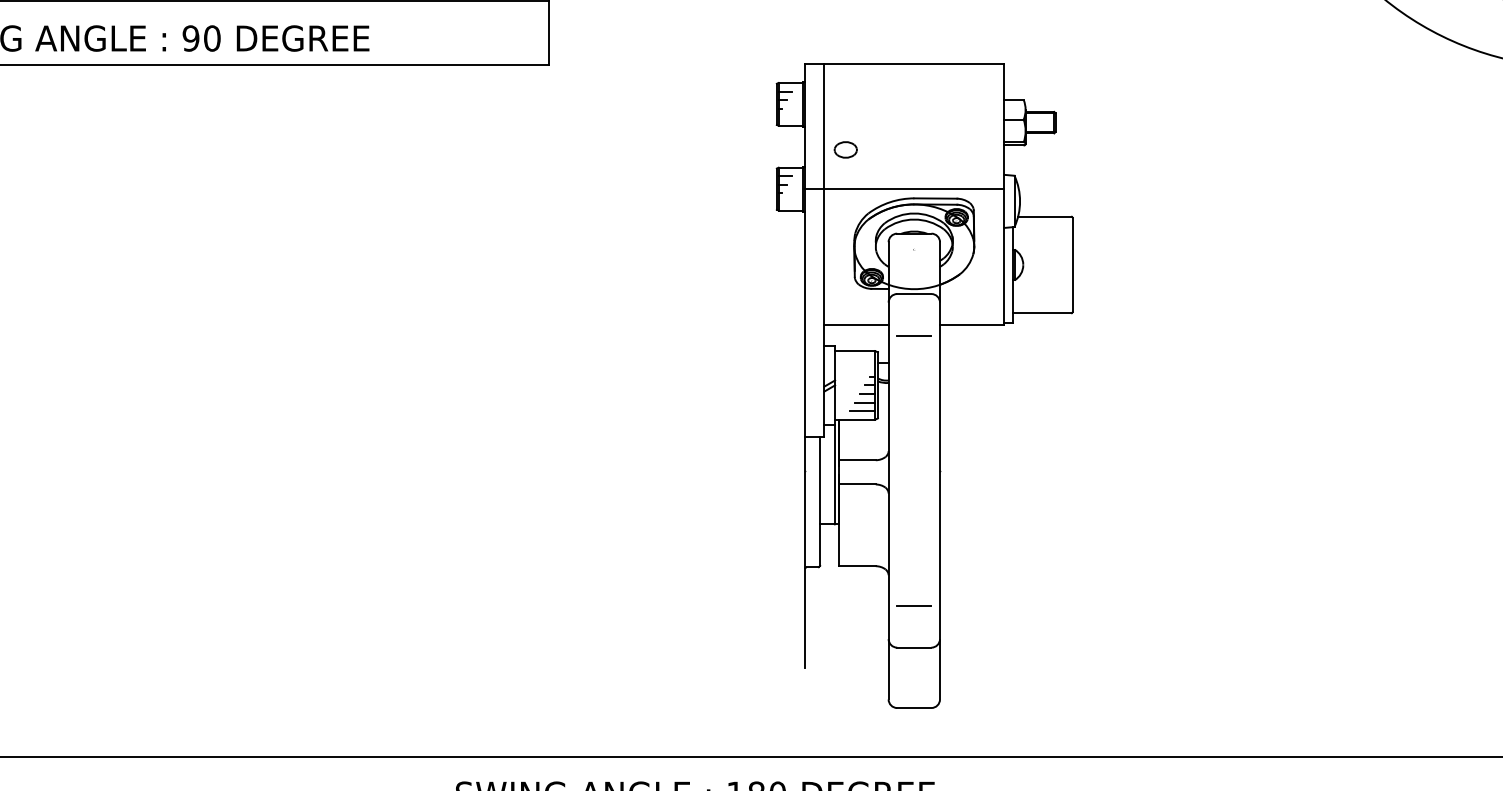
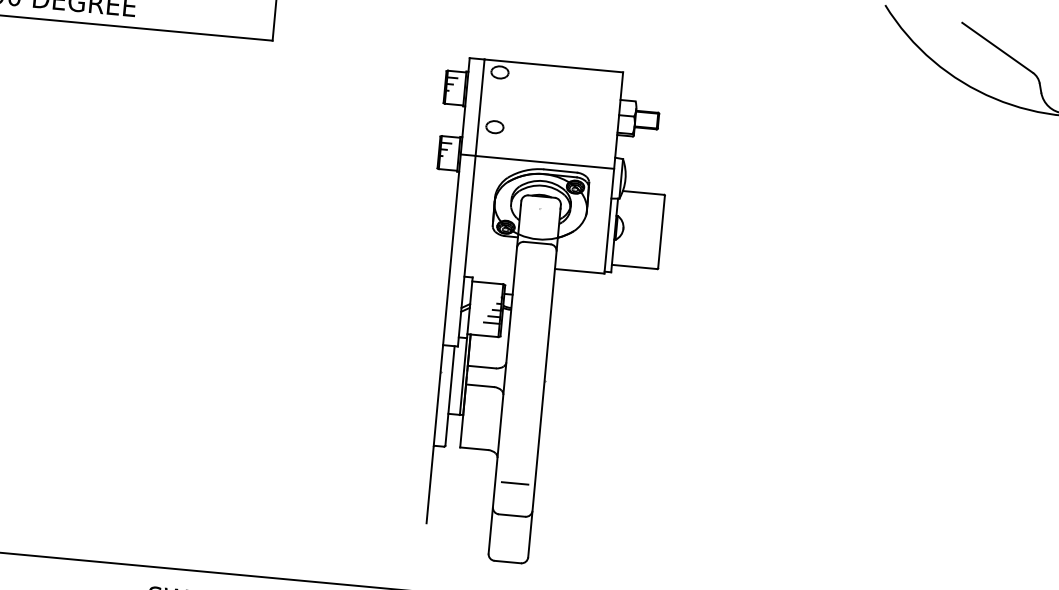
part: (845, 78) -> (499, 72), added
line: (856, 325) -> (490, 263), removed
line: (914, 335) -> (534, 275), removed
line: (862, 411) -> (489, 329), removed

